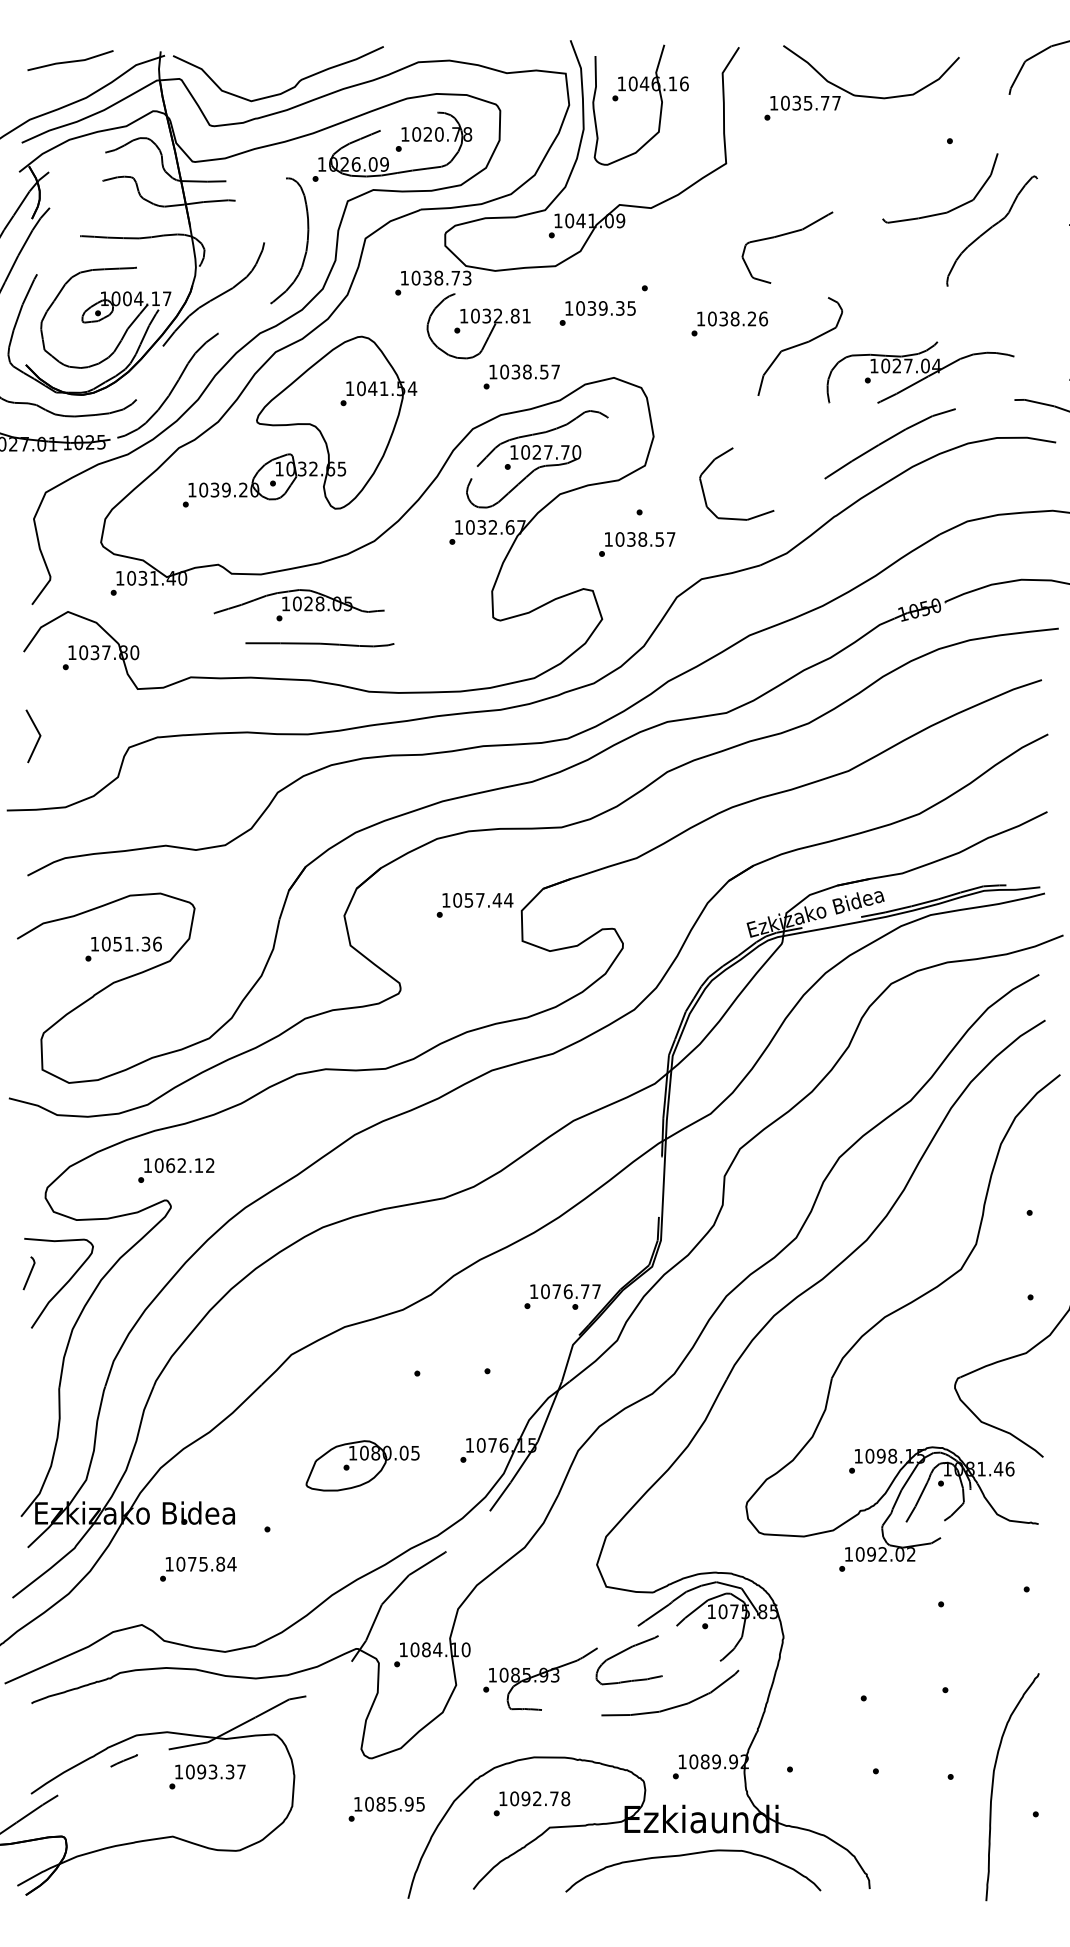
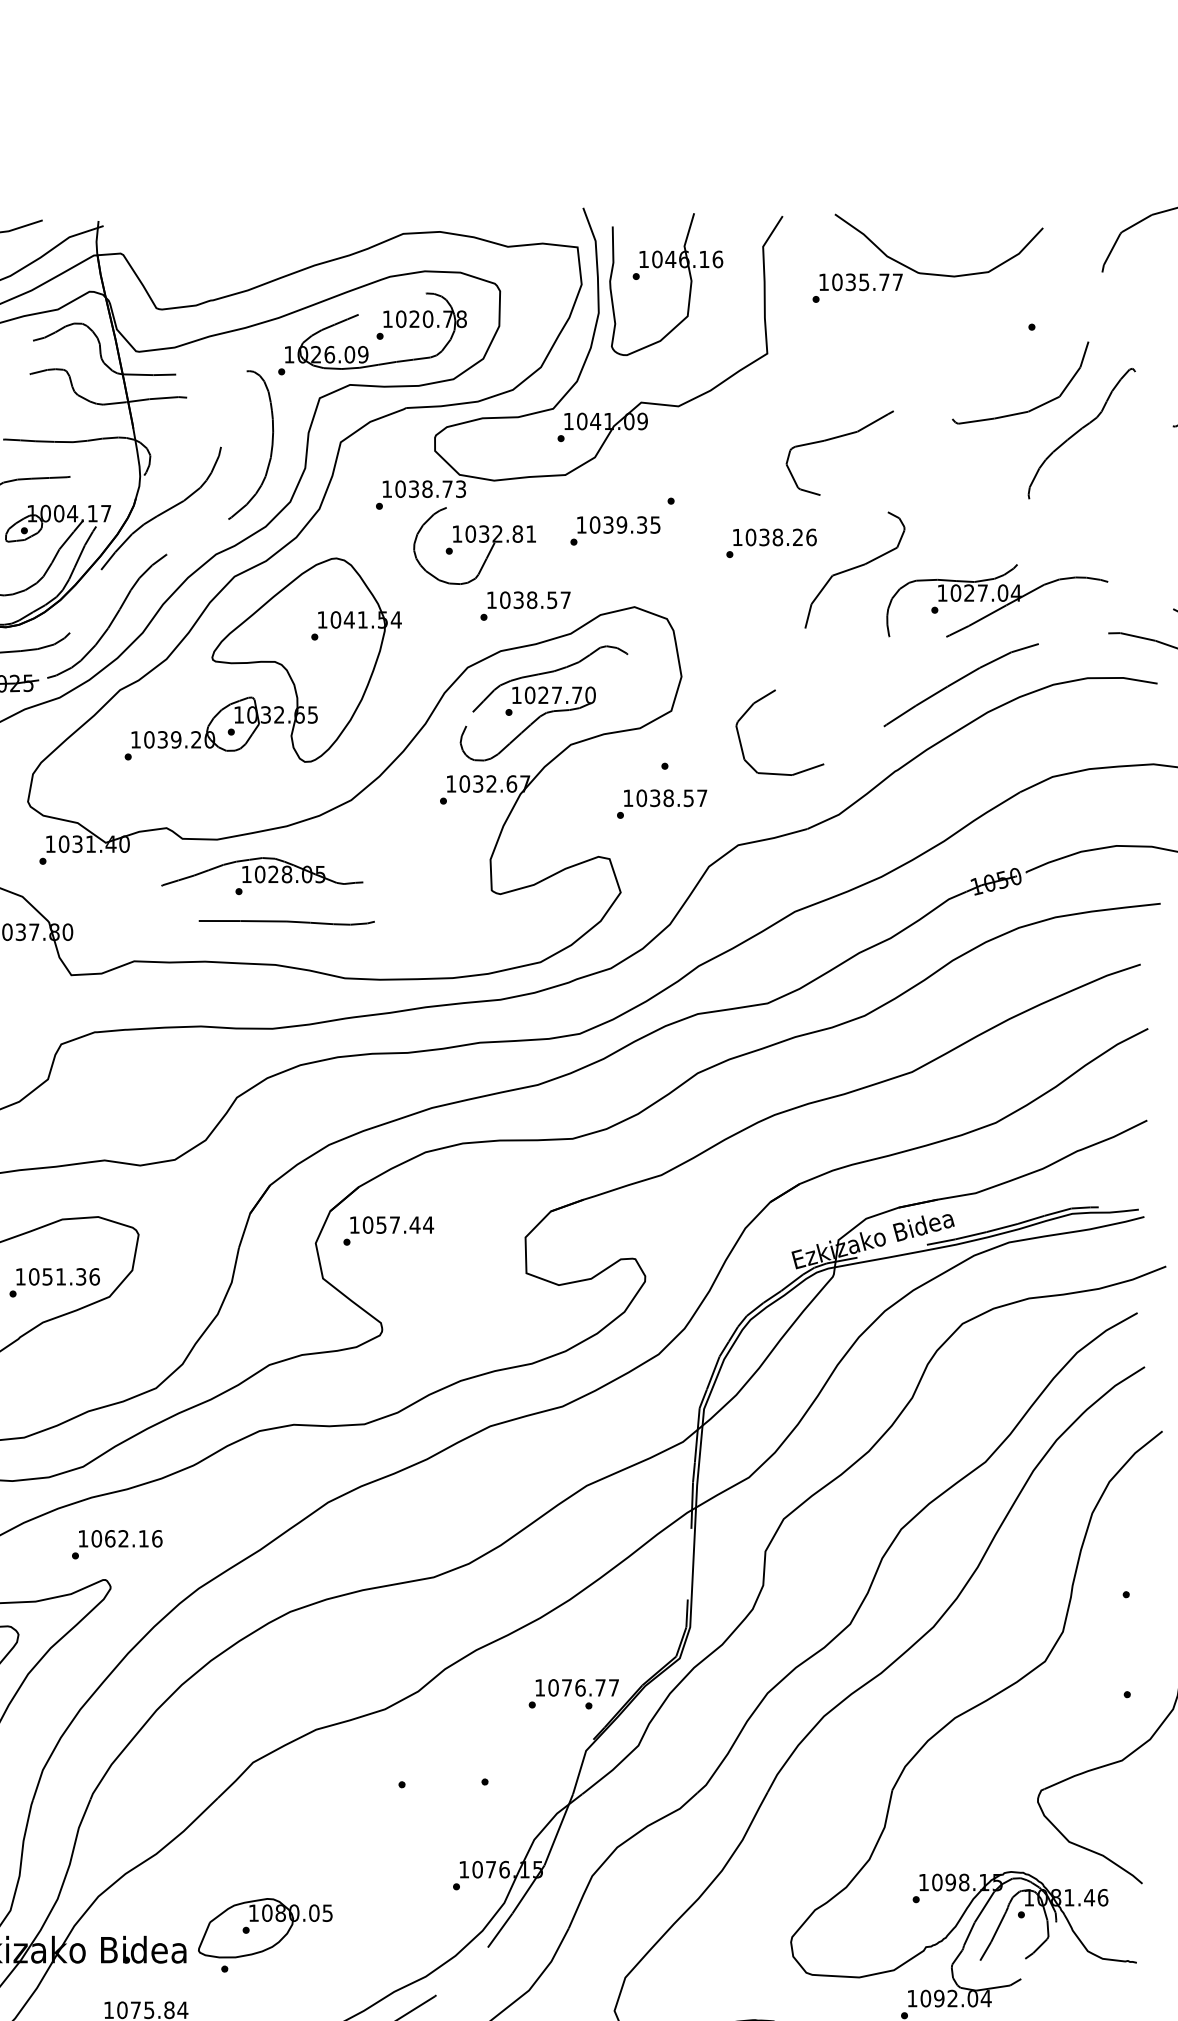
curve: (285, 90) -> (246, 267), removed
text: (474, 905) -> (388, 1231), moved
text: (210, 1165) -> (157, 1538), 1062.12 -> 1062.16
part: (362, 1465) -> (265, 1927), moved
text: (910, 1554) -> (985, 1998), 1092.02 -> 1092.04

